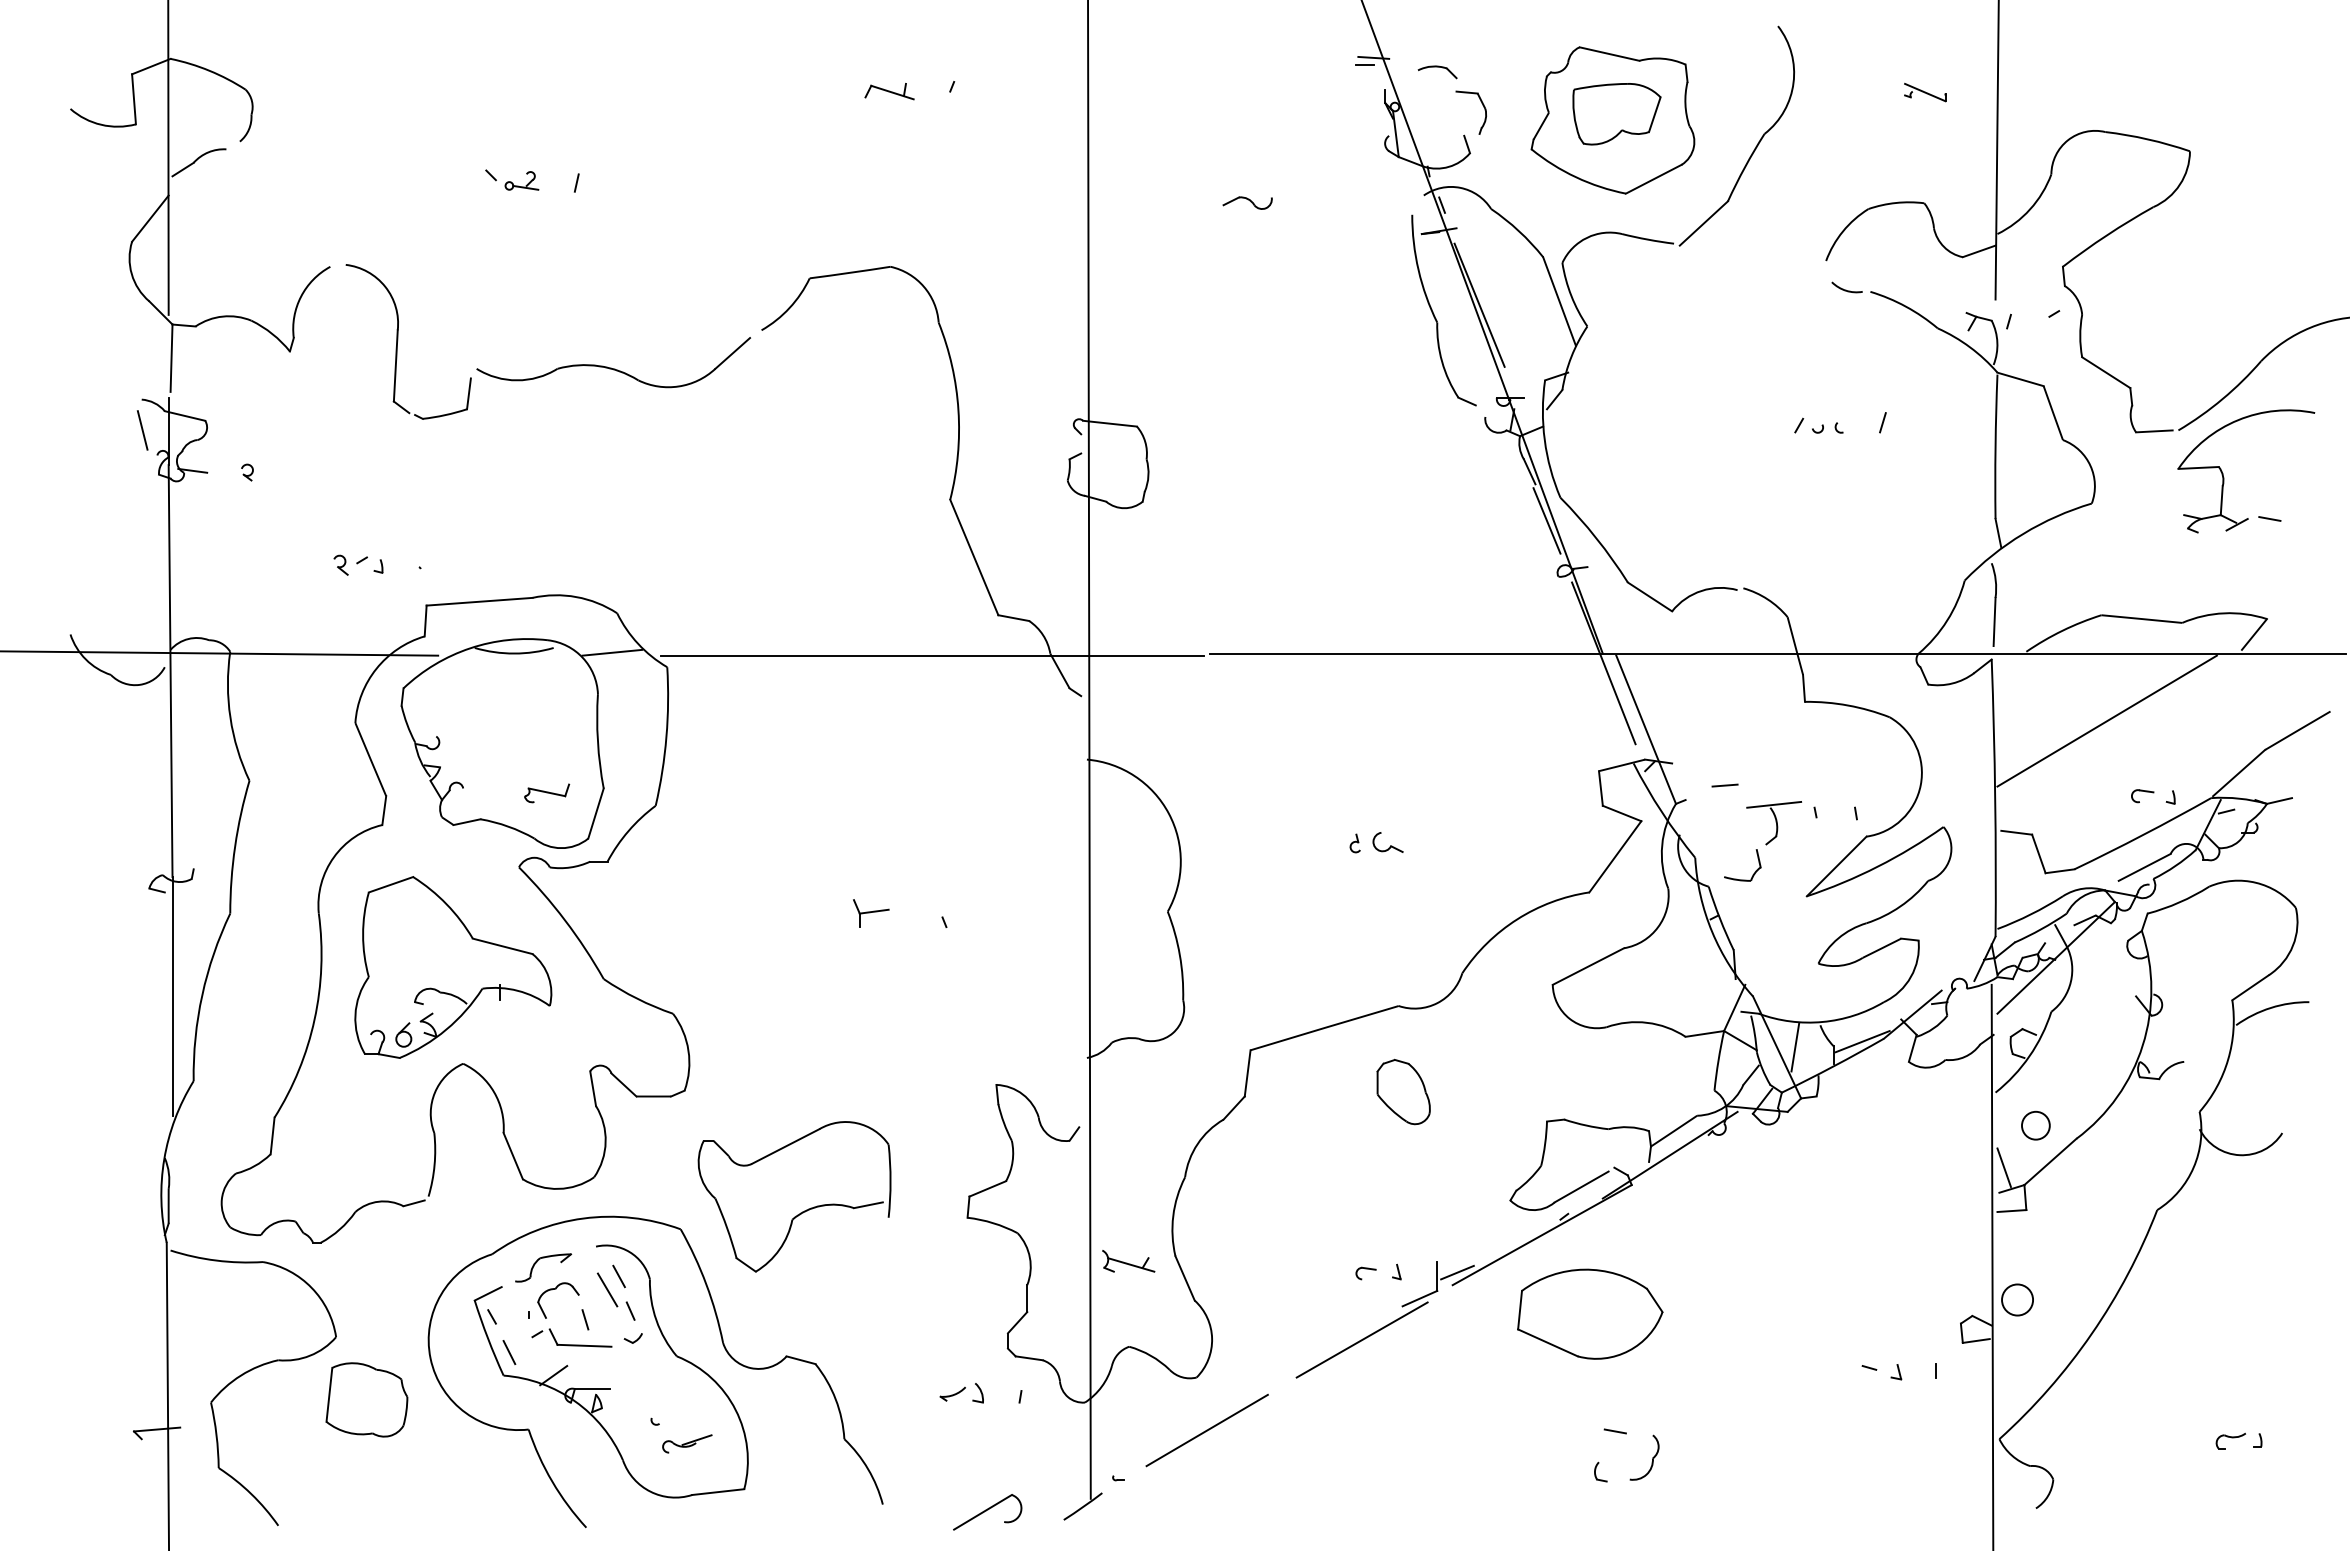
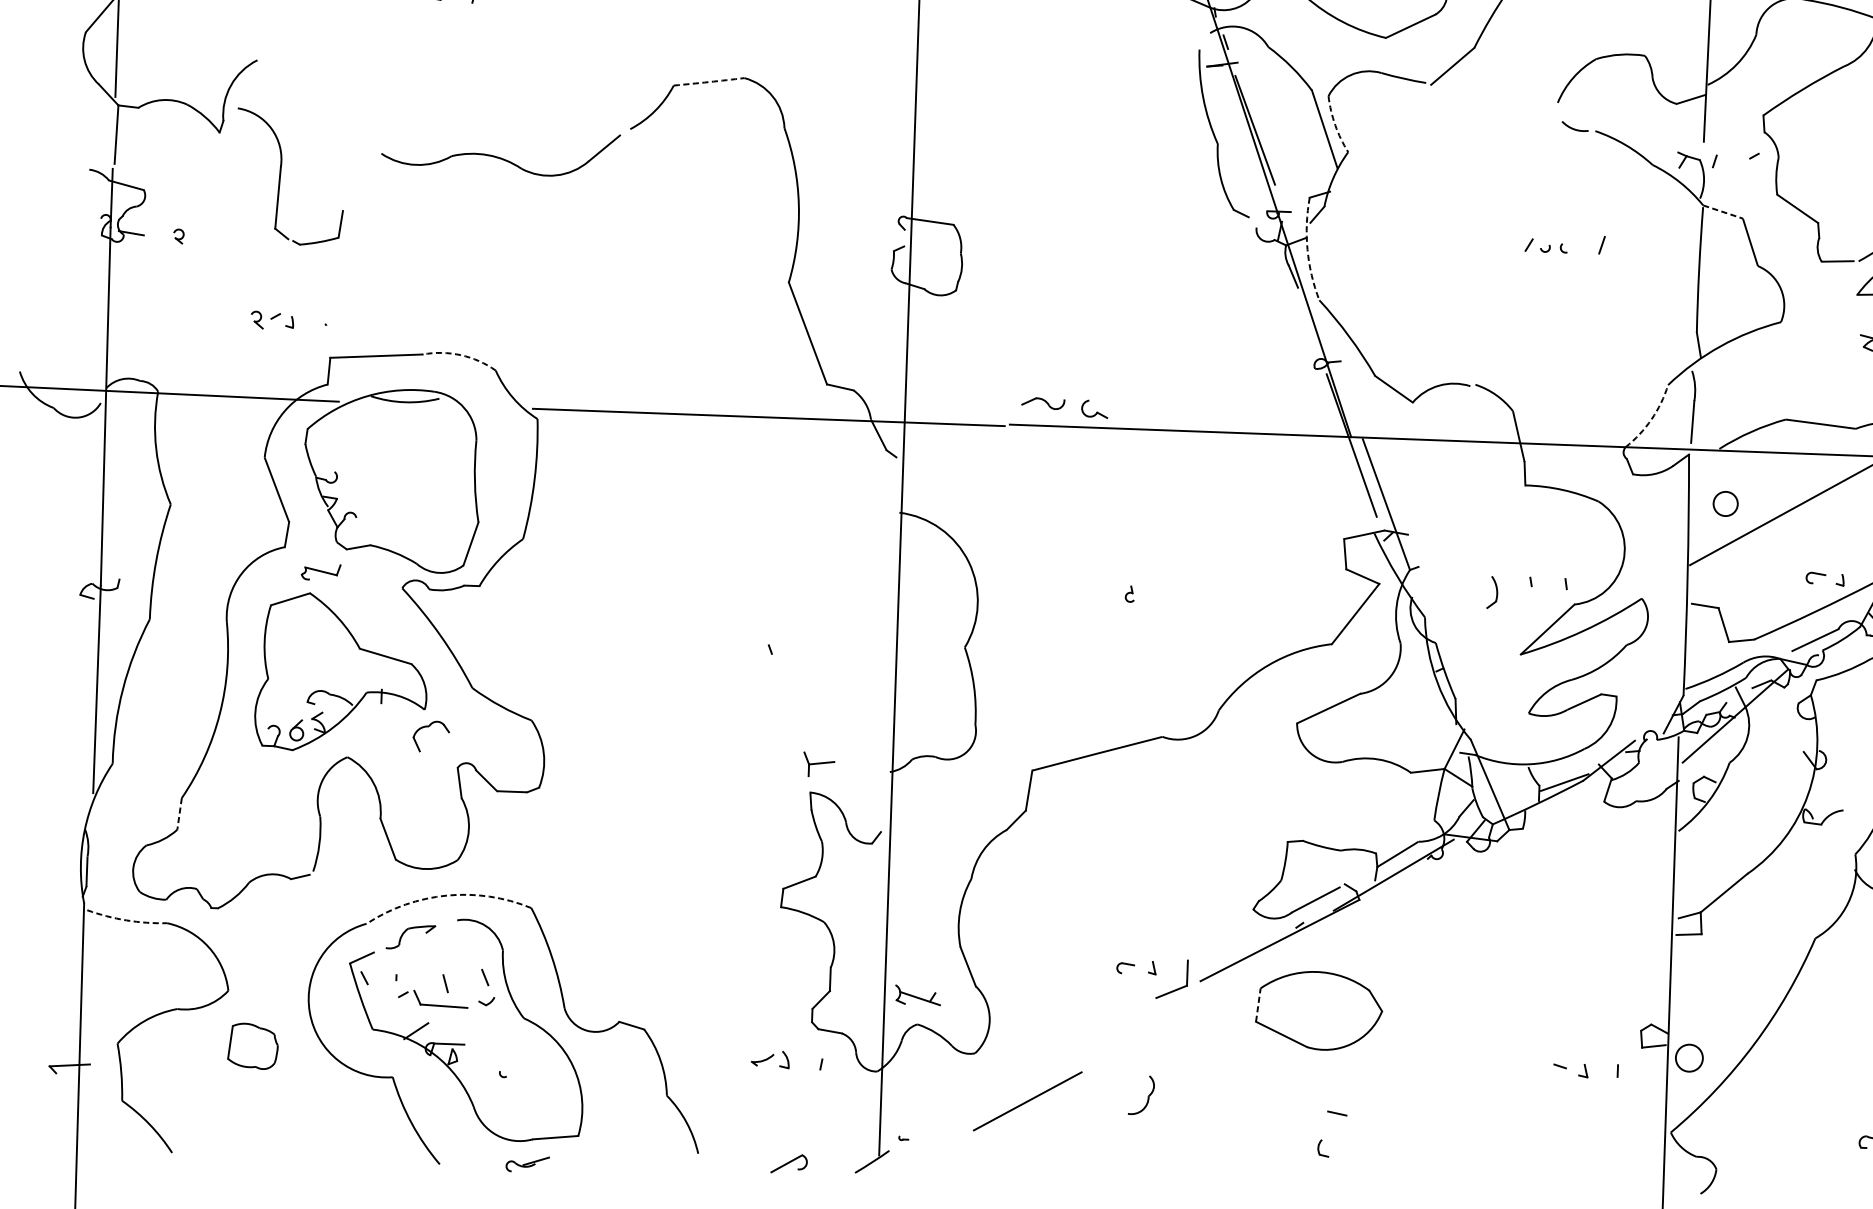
part: (1247, 202) -> (1043, 403), moved
arc: (850, 272) -> (709, 81), solid -> dashed
arc: (1571, 296) -> (1335, 125), solid -> dashed
part: (398, 340) -> (281, 175), moved
line: (2021, 379) -> (1723, 212), solid -> dashed
line: (142, 430) -> (88, 196), removed
arc: (1544, 440) -> (1307, 249), solid -> dashed
line: (1546, 520) -> (1306, 319), removed
arc: (576, 597) -> (460, 355), solid -> dashed
arc: (1947, 620) -> (1651, 419), solid -> dashed
line: (612, 652) -> (490, 404), removed
line: (1724, 785) -> (1452, 555), removed
part: (547, 793) -> (321, 572), moved
line: (1774, 804) -> (1495, 573), removed
part: (1387, 842) -> (1094, 409), moved
part: (1752, 874) -> (1474, 633), removed
part: (871, 913) -> (819, 764), moved
line: (1795, 1047) -> (1506, 785), removed
part: (1403, 1091) -> (1163, 811), removed
circle: (2035, 1125) -> (1725, 503), moved
line: (272, 1136) -> (179, 814), solid -> dashed
line: (2003, 1167) -> (1683, 896), removed
part: (802, 1211) -> (637, 896), removed
arc: (583, 1218) -> (447, 895), solid -> dashed
arc: (216, 1260) -> (126, 920), solid -> dashed
part: (1128, 1261) -> (917, 995), moved
line: (1457, 1272) -> (1205, 970), removed
line: (618, 1276) -> (475, 947), removed
part: (556, 1289) -> (429, 726), moved
line: (607, 1289) -> (465, 958), removed
circle: (2017, 1299) -> (1689, 1057), moved
line: (1520, 1309) -> (1258, 1004), solid -> dashed
line: (1361, 1339) -> (1119, 1025), removed
line: (509, 1352) -> (378, 1009), removed
part: (366, 1399) -> (252, 1045), size x0.7
line: (1206, 1430) -> (1027, 1101), moved
part: (687, 1443) -> (527, 1163), moved
part: (1652, 1457) -> (1148, 1095), moved
part: (987, 1512) -> (788, 1163), size x0.6

